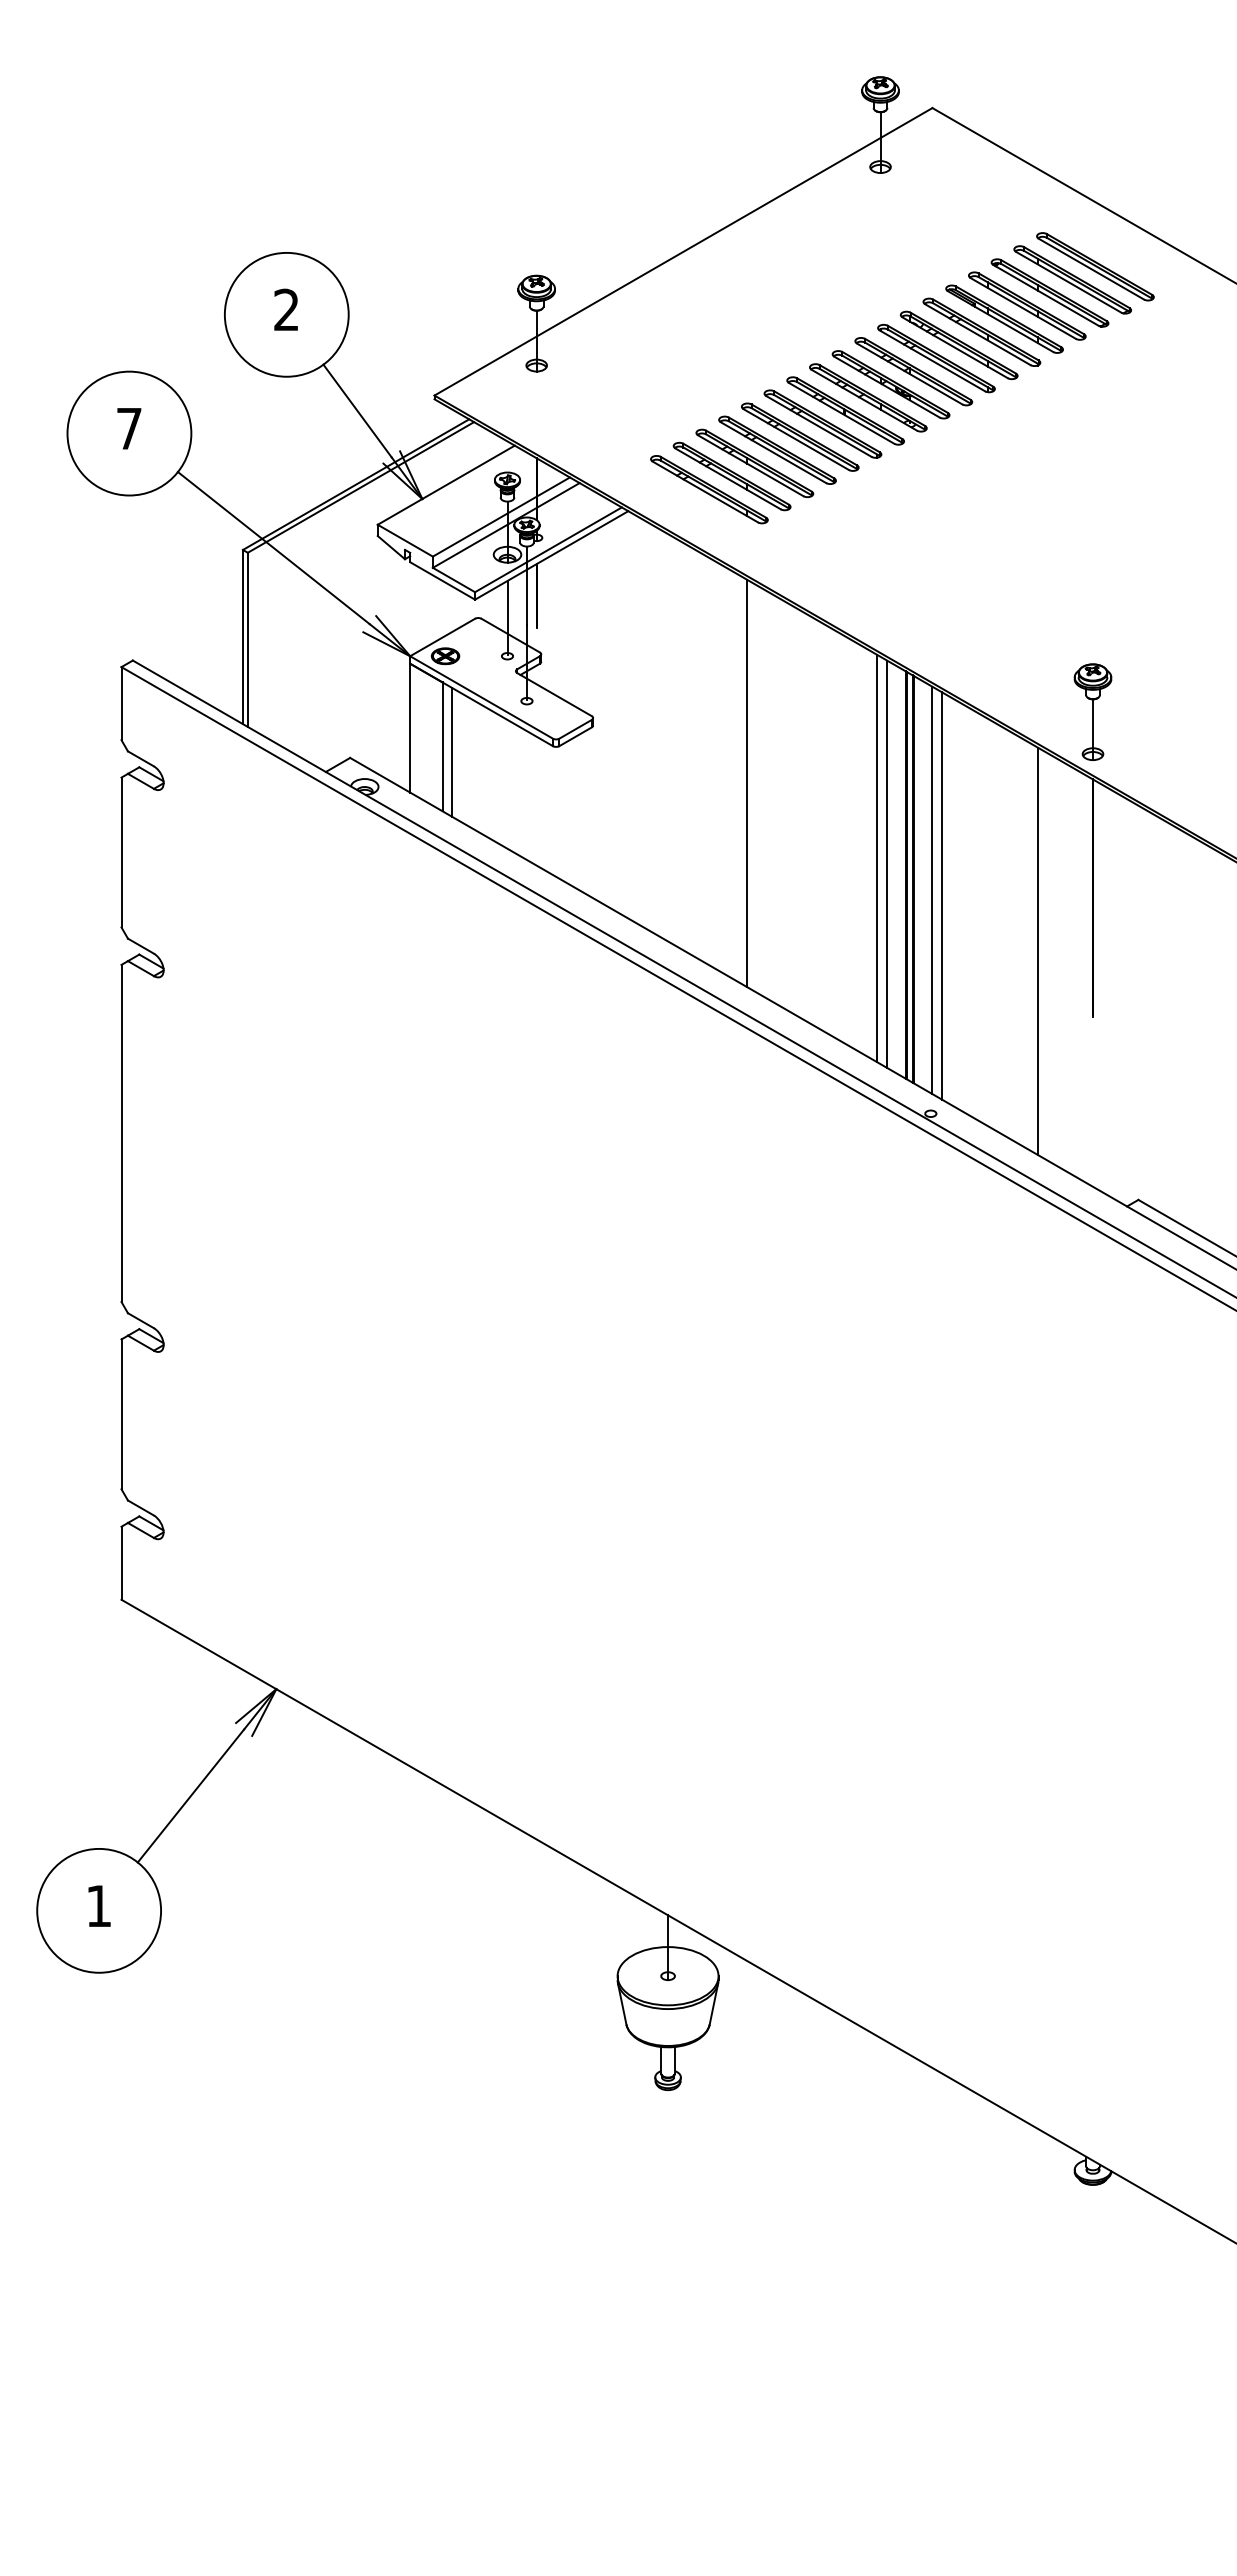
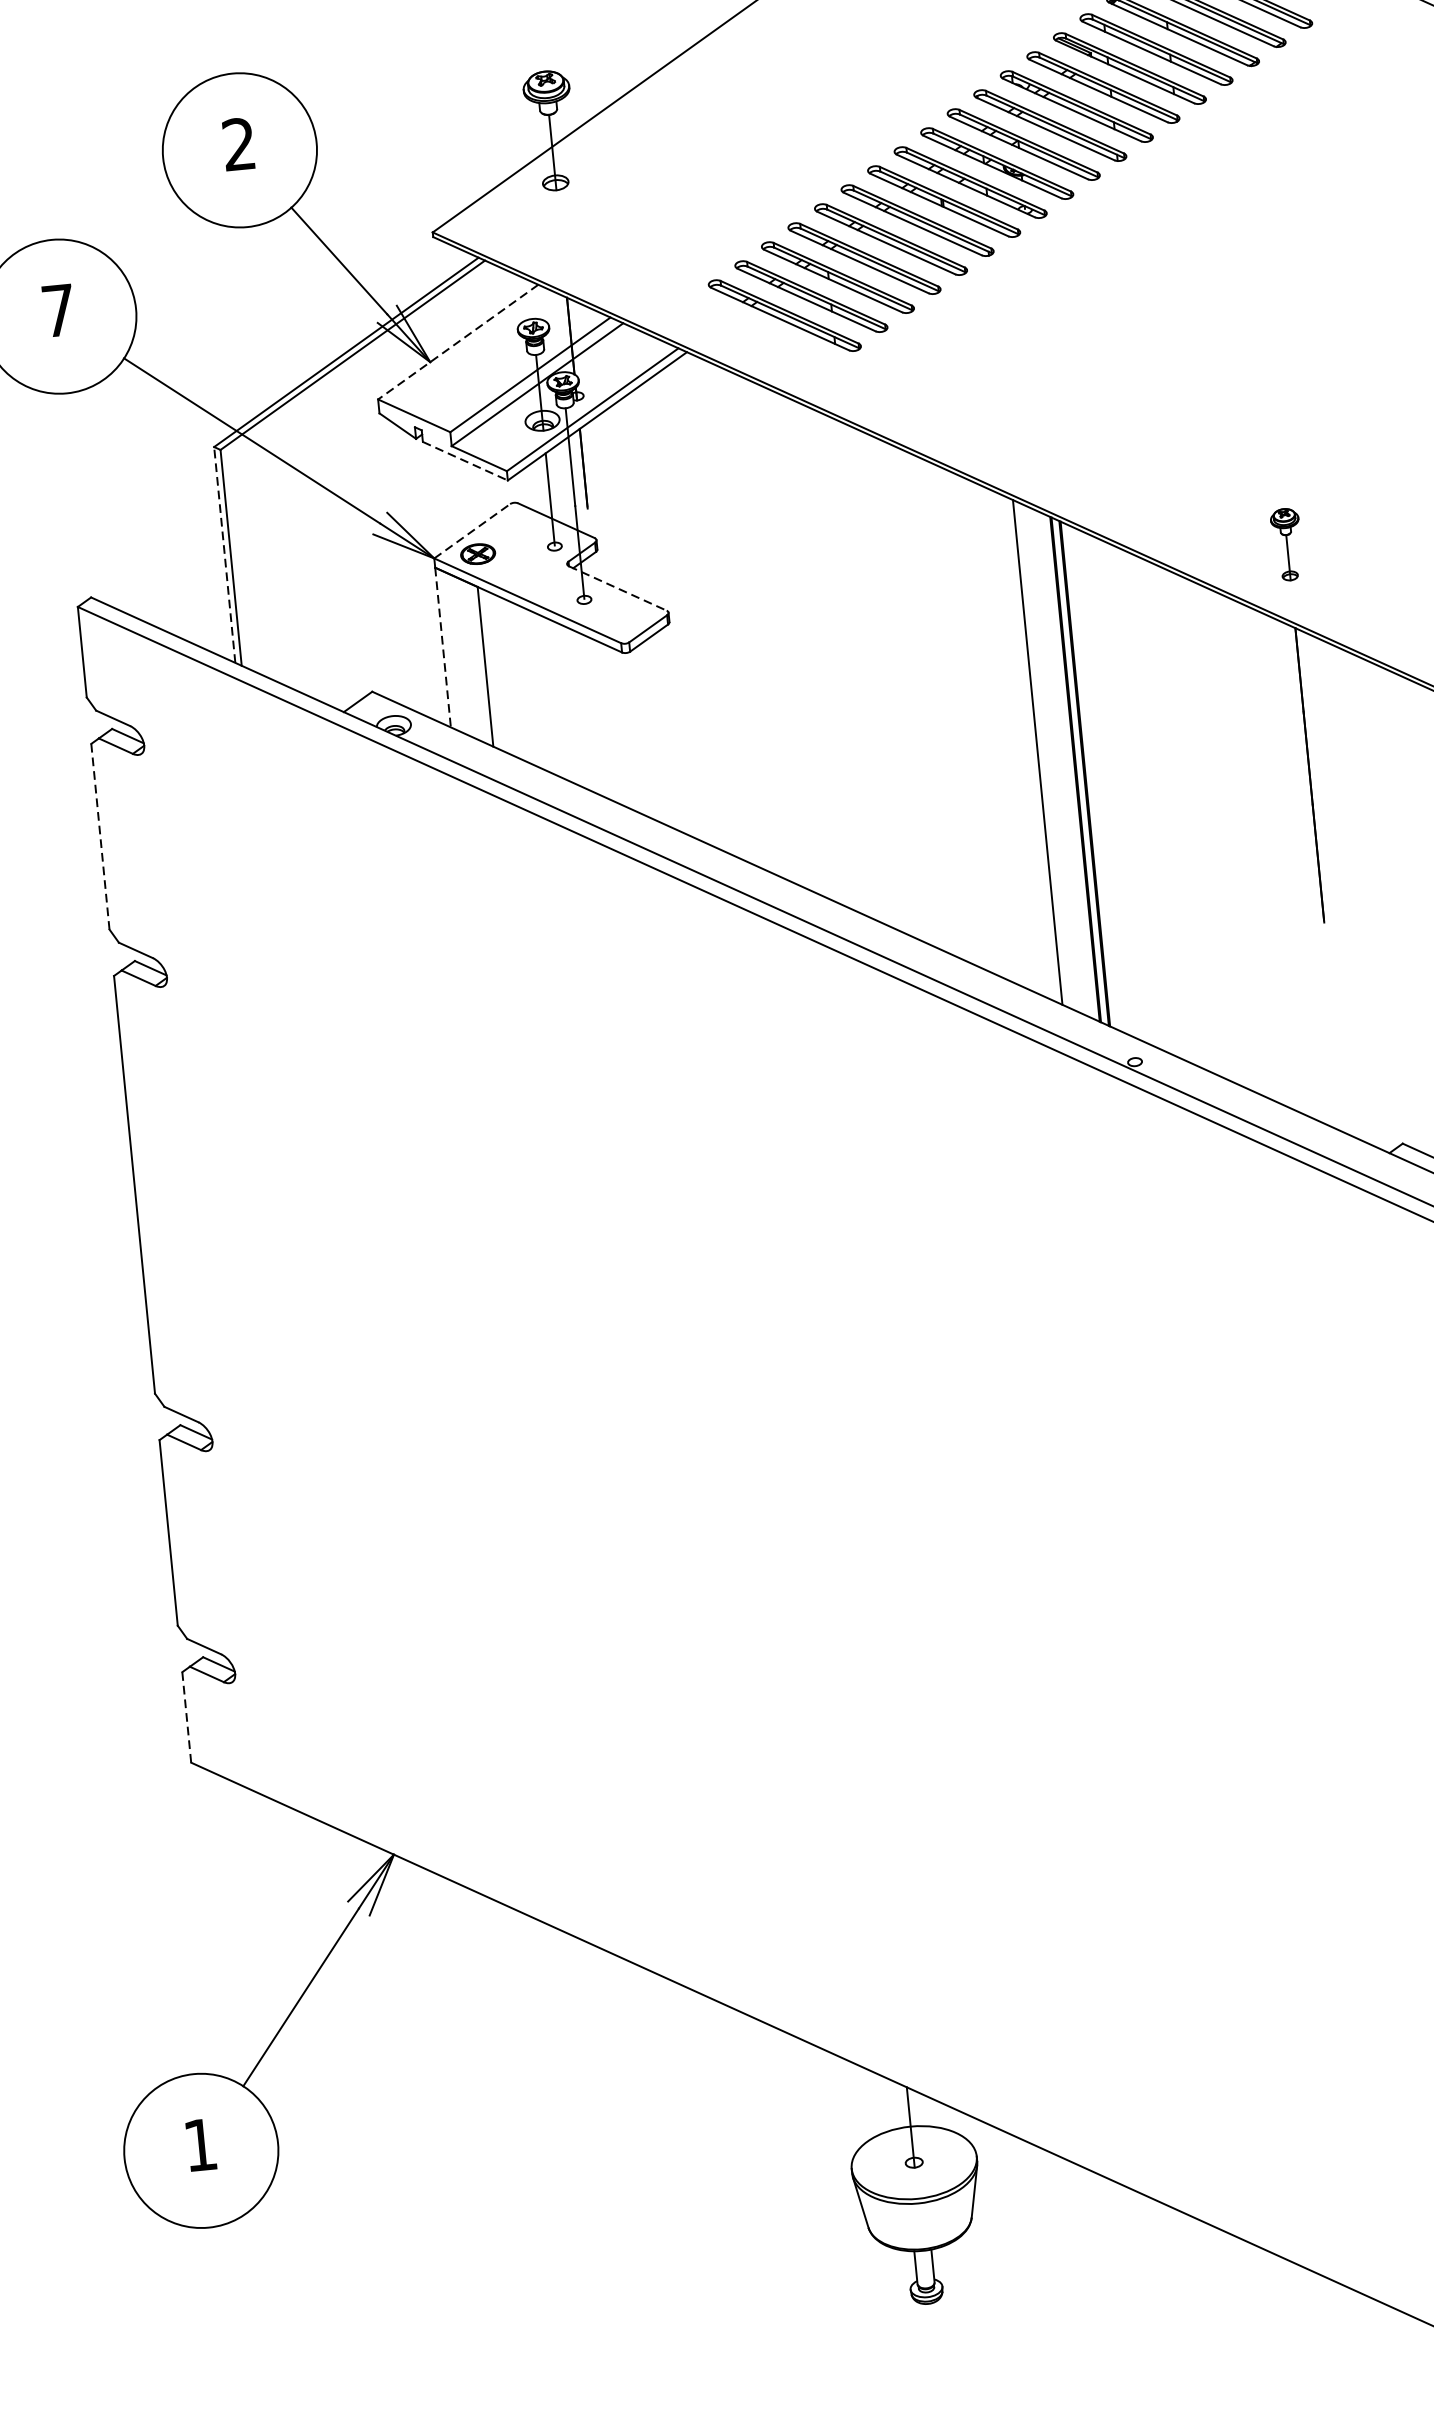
line: (445, 485) -> (457, 342), solid -> dashed
line: (443, 581) -> (466, 461), solid -> dashed
line: (242, 636) -> (224, 554), solid -> dashed
line: (443, 637) -> (473, 531), solid -> dashed
line: (554, 694) -> (617, 588), solid -> dashed
part: (1092, 711) -> (1286, 544), size x0.6
line: (410, 728) -> (443, 647), solid -> dashed
line: (452, 752) -> (498, 672), removed
line: (747, 783) -> (867, 675), removed
line: (121, 852) -> (100, 836), solid -> dashed
line: (887, 863) -> (1050, 757), removed
line: (932, 890) -> (1109, 785), removed
line: (942, 895) -> (1122, 790), removed
line: (1037, 950) -> (1247, 846), removed
line: (121, 1563) -> (186, 1717), solid -> dashed

